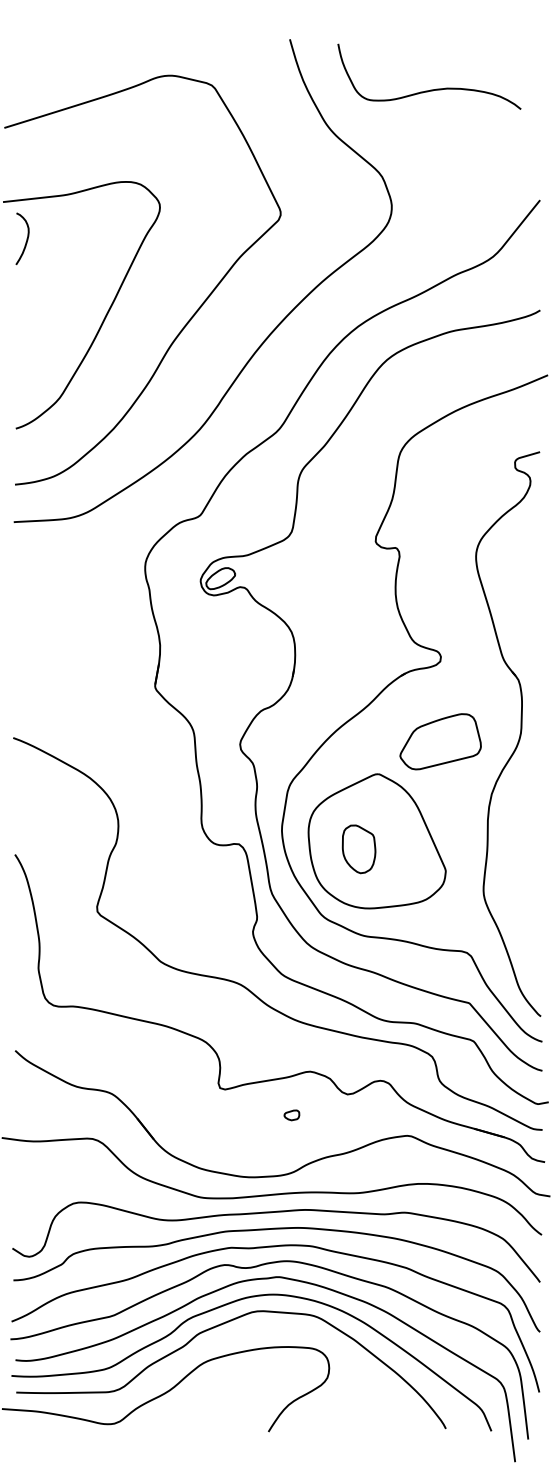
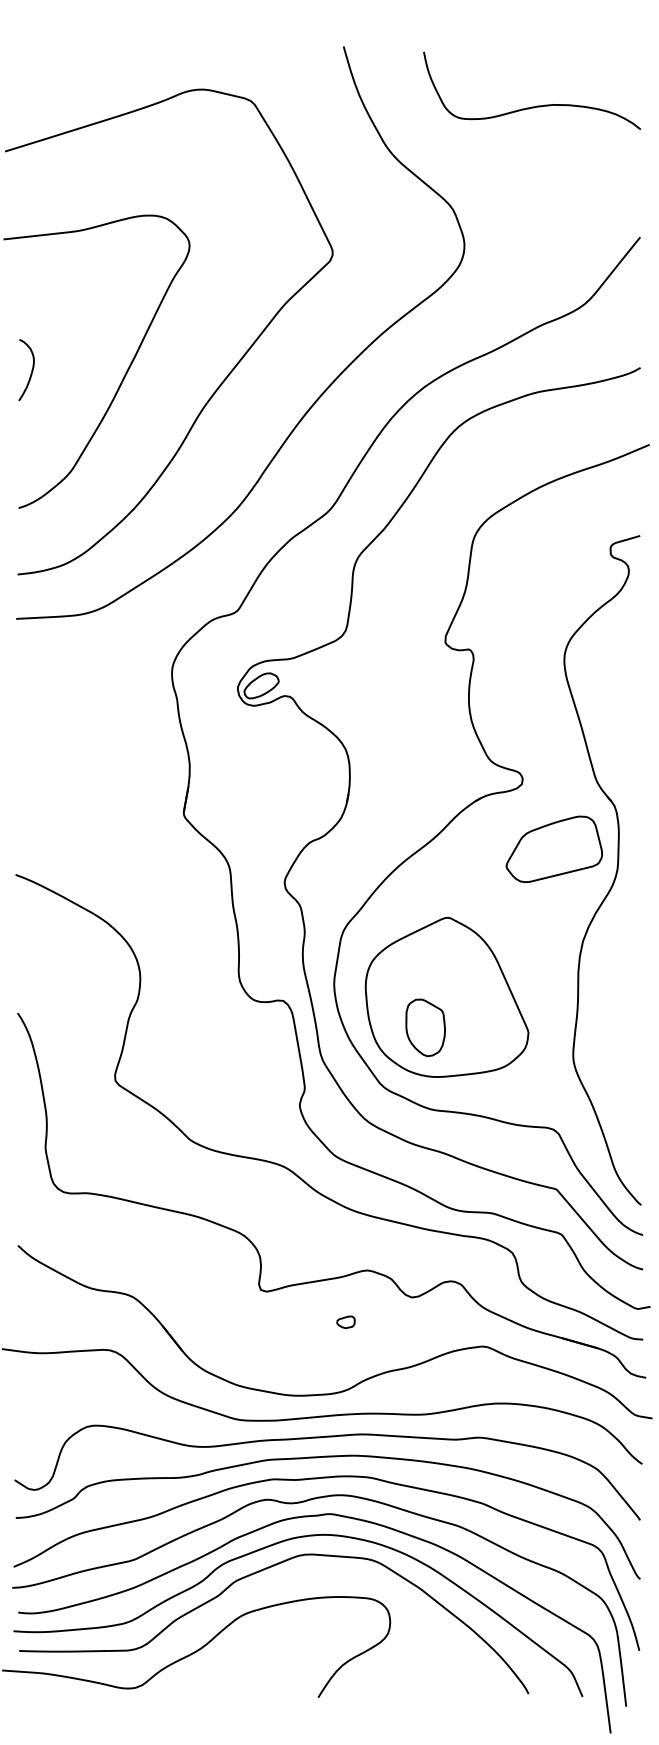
curve: (433, 89) -> (536, 105), moved
curve: (26, 239) -> (31, 370), moved
part: (439, 741) -> (553, 848), moved
part: (358, 849) -> (425, 1027), moved

